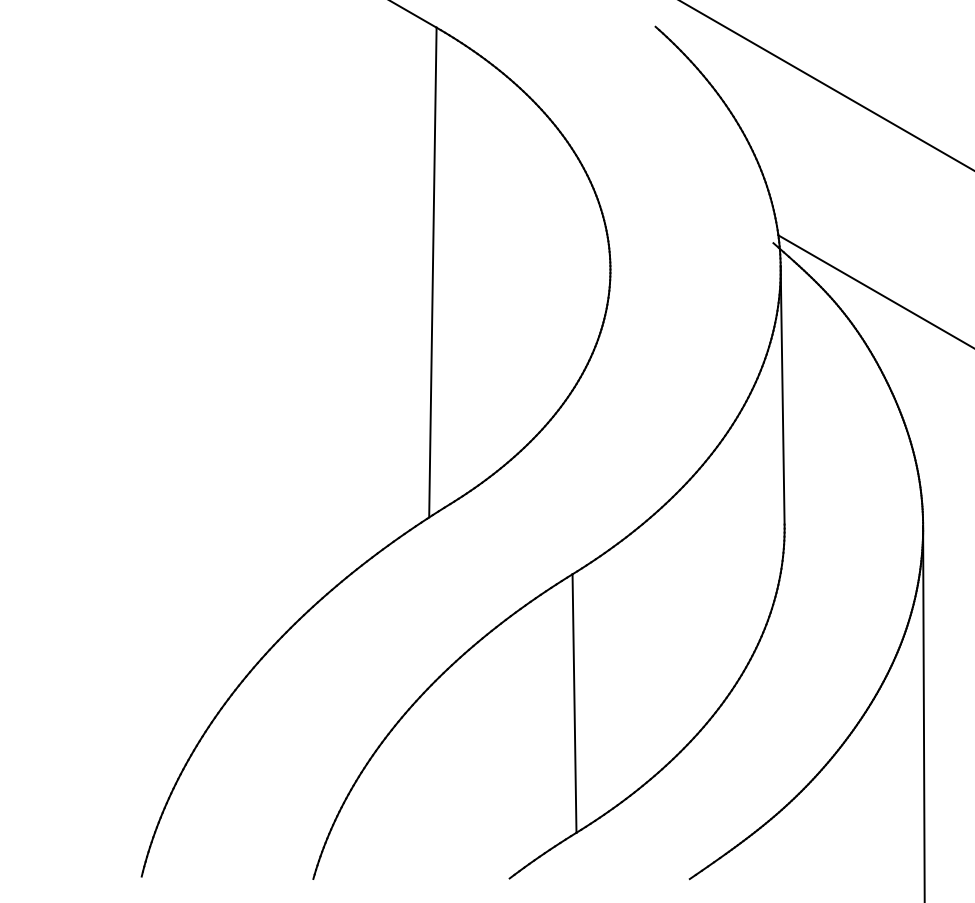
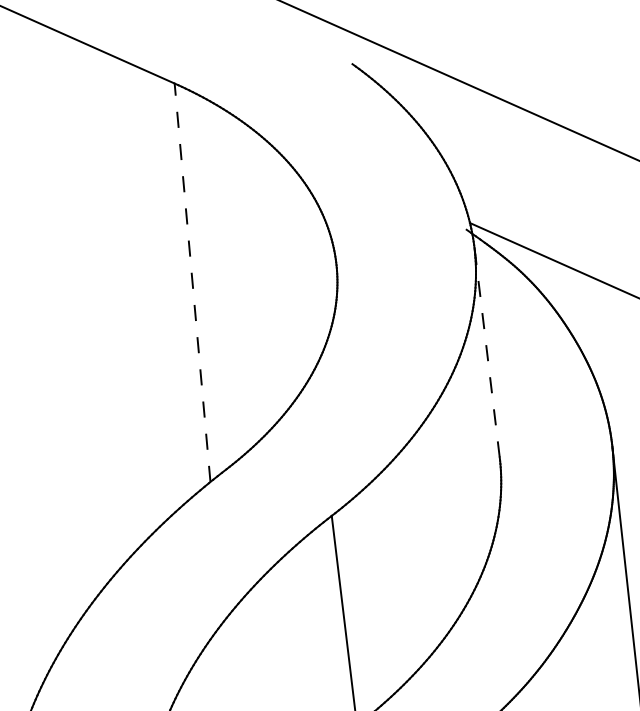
line: (432, 272) -> (192, 282), solid -> dashed
line: (782, 394) -> (486, 351), solid -> dashed

